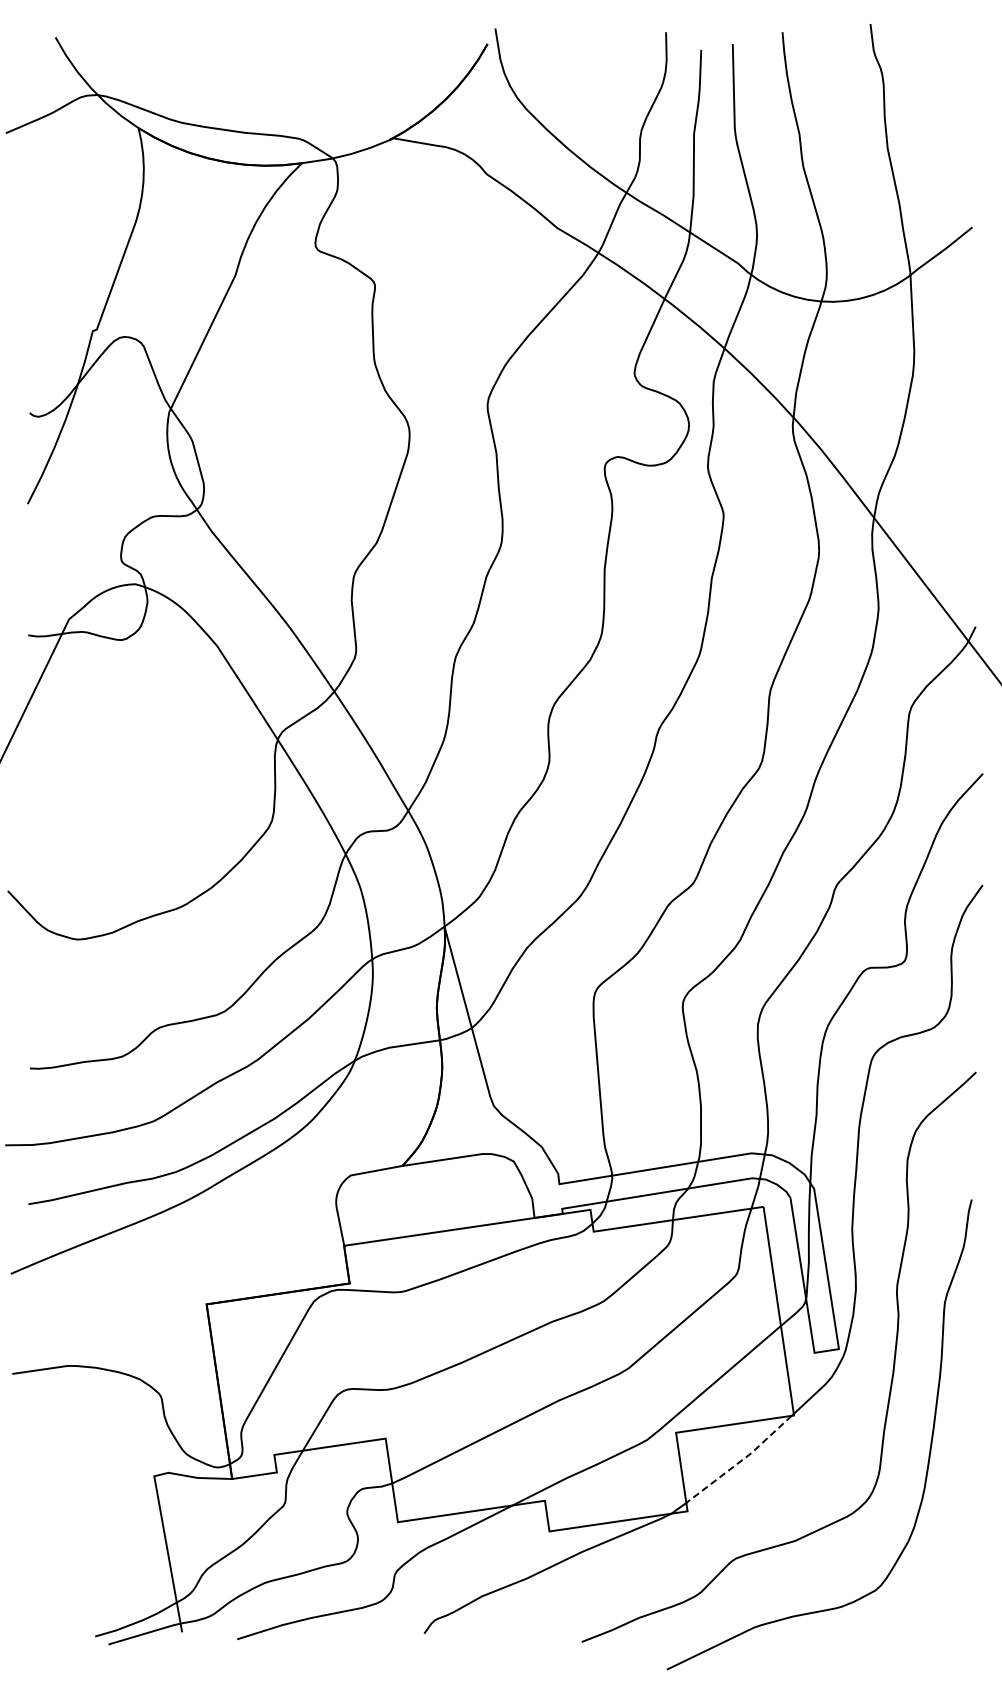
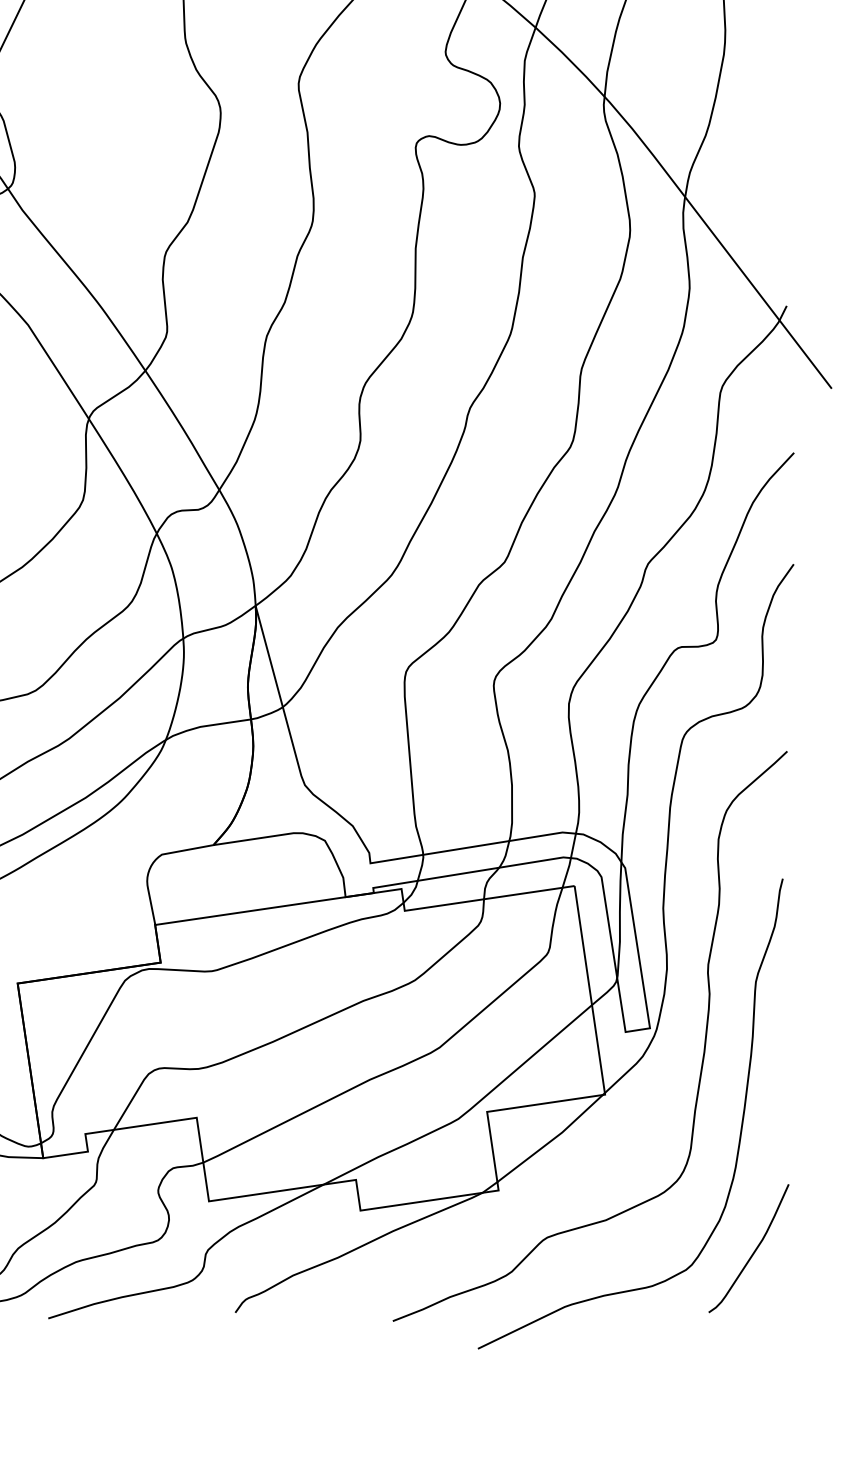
line: (740, 1461) -> (551, 1140), dashed -> solid
curve: (941, 1573) -> (752, 1252), added

